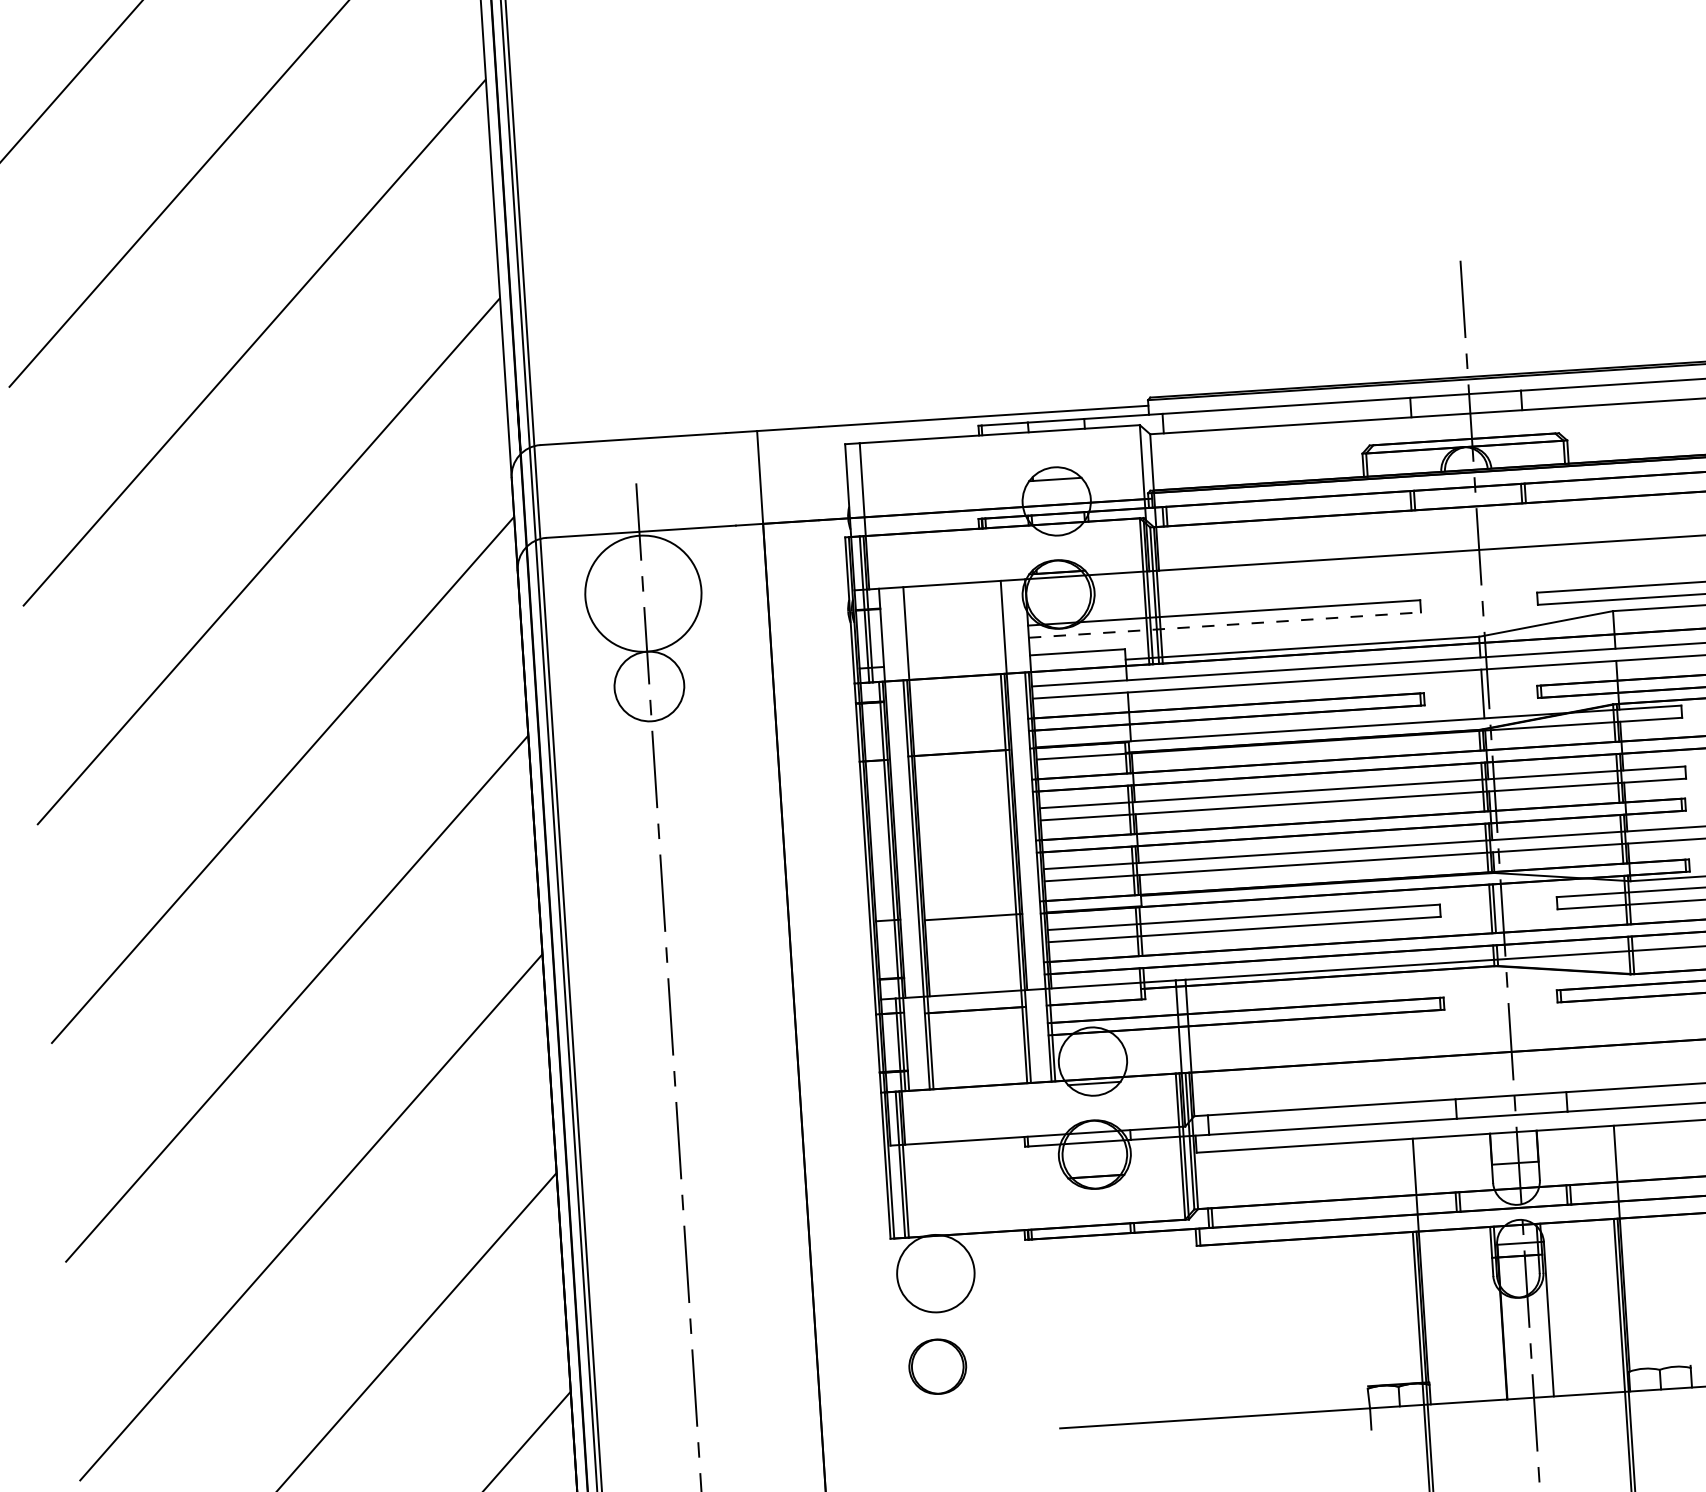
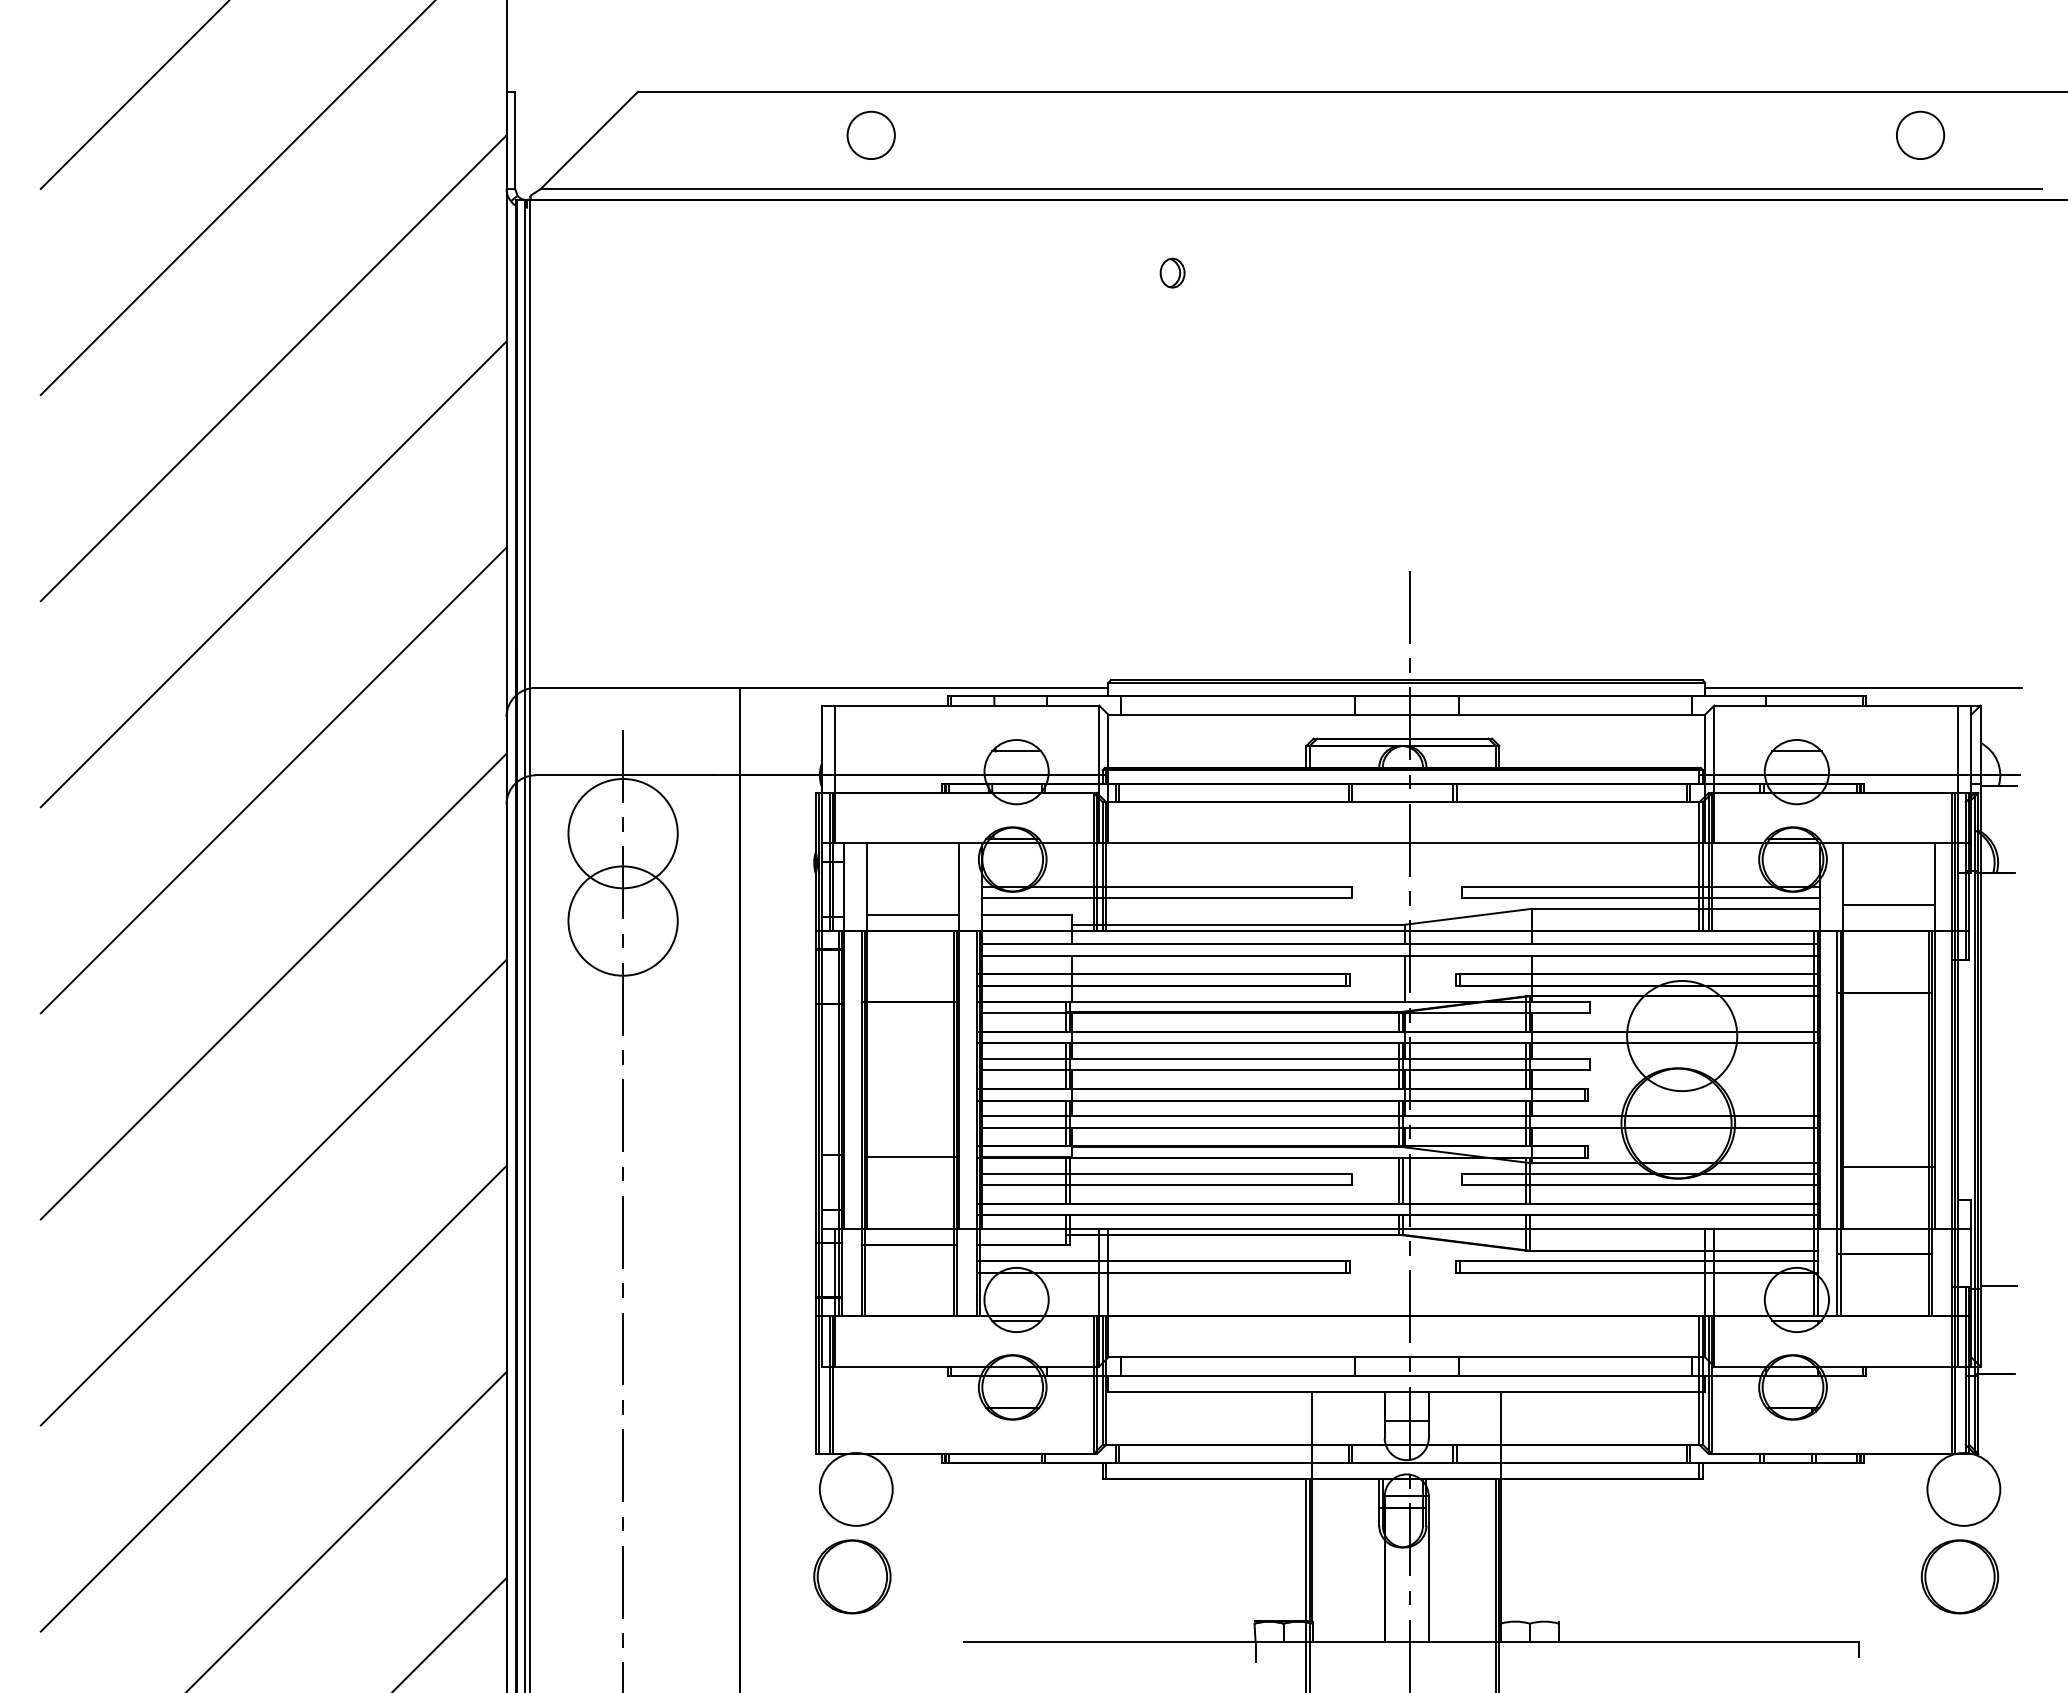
line: (1224, 625) -> (1166, 898), dashed -> solid
line: (957, 659) -> (913, 914), added
circle: (648, 685) -> (622, 920), size x1.67
part: (937, 1366) -> (852, 1576), size x1.43

